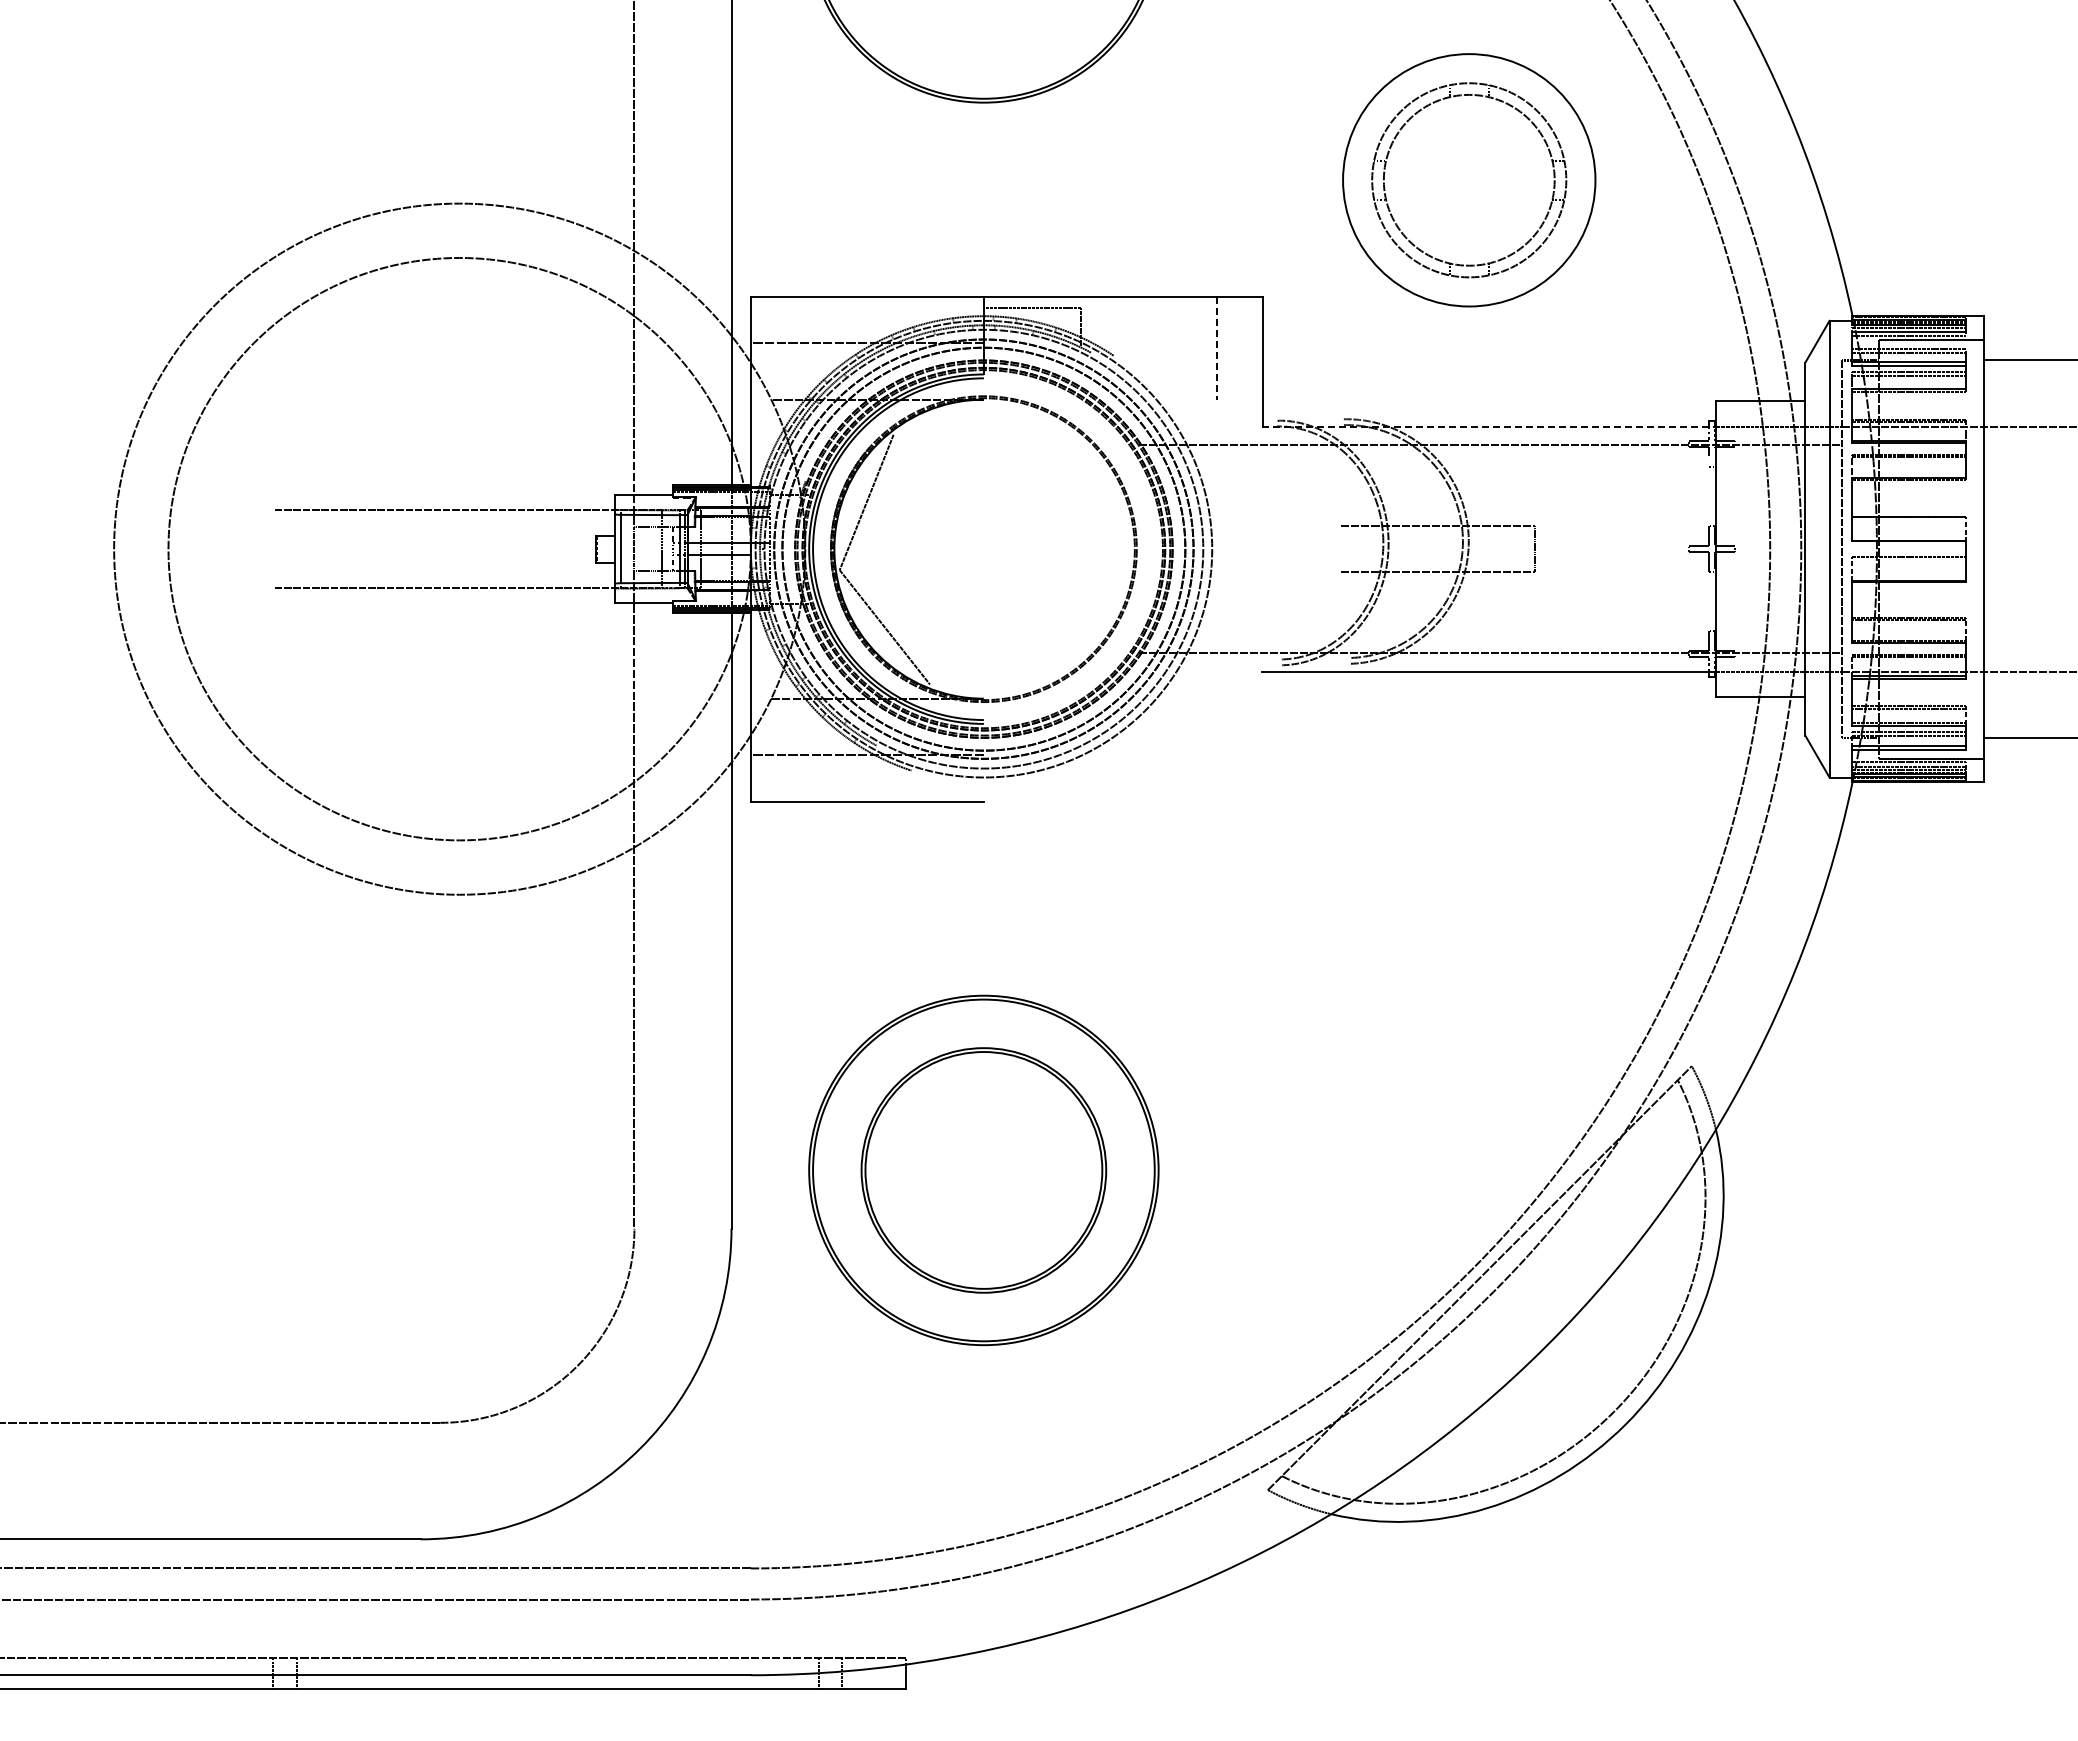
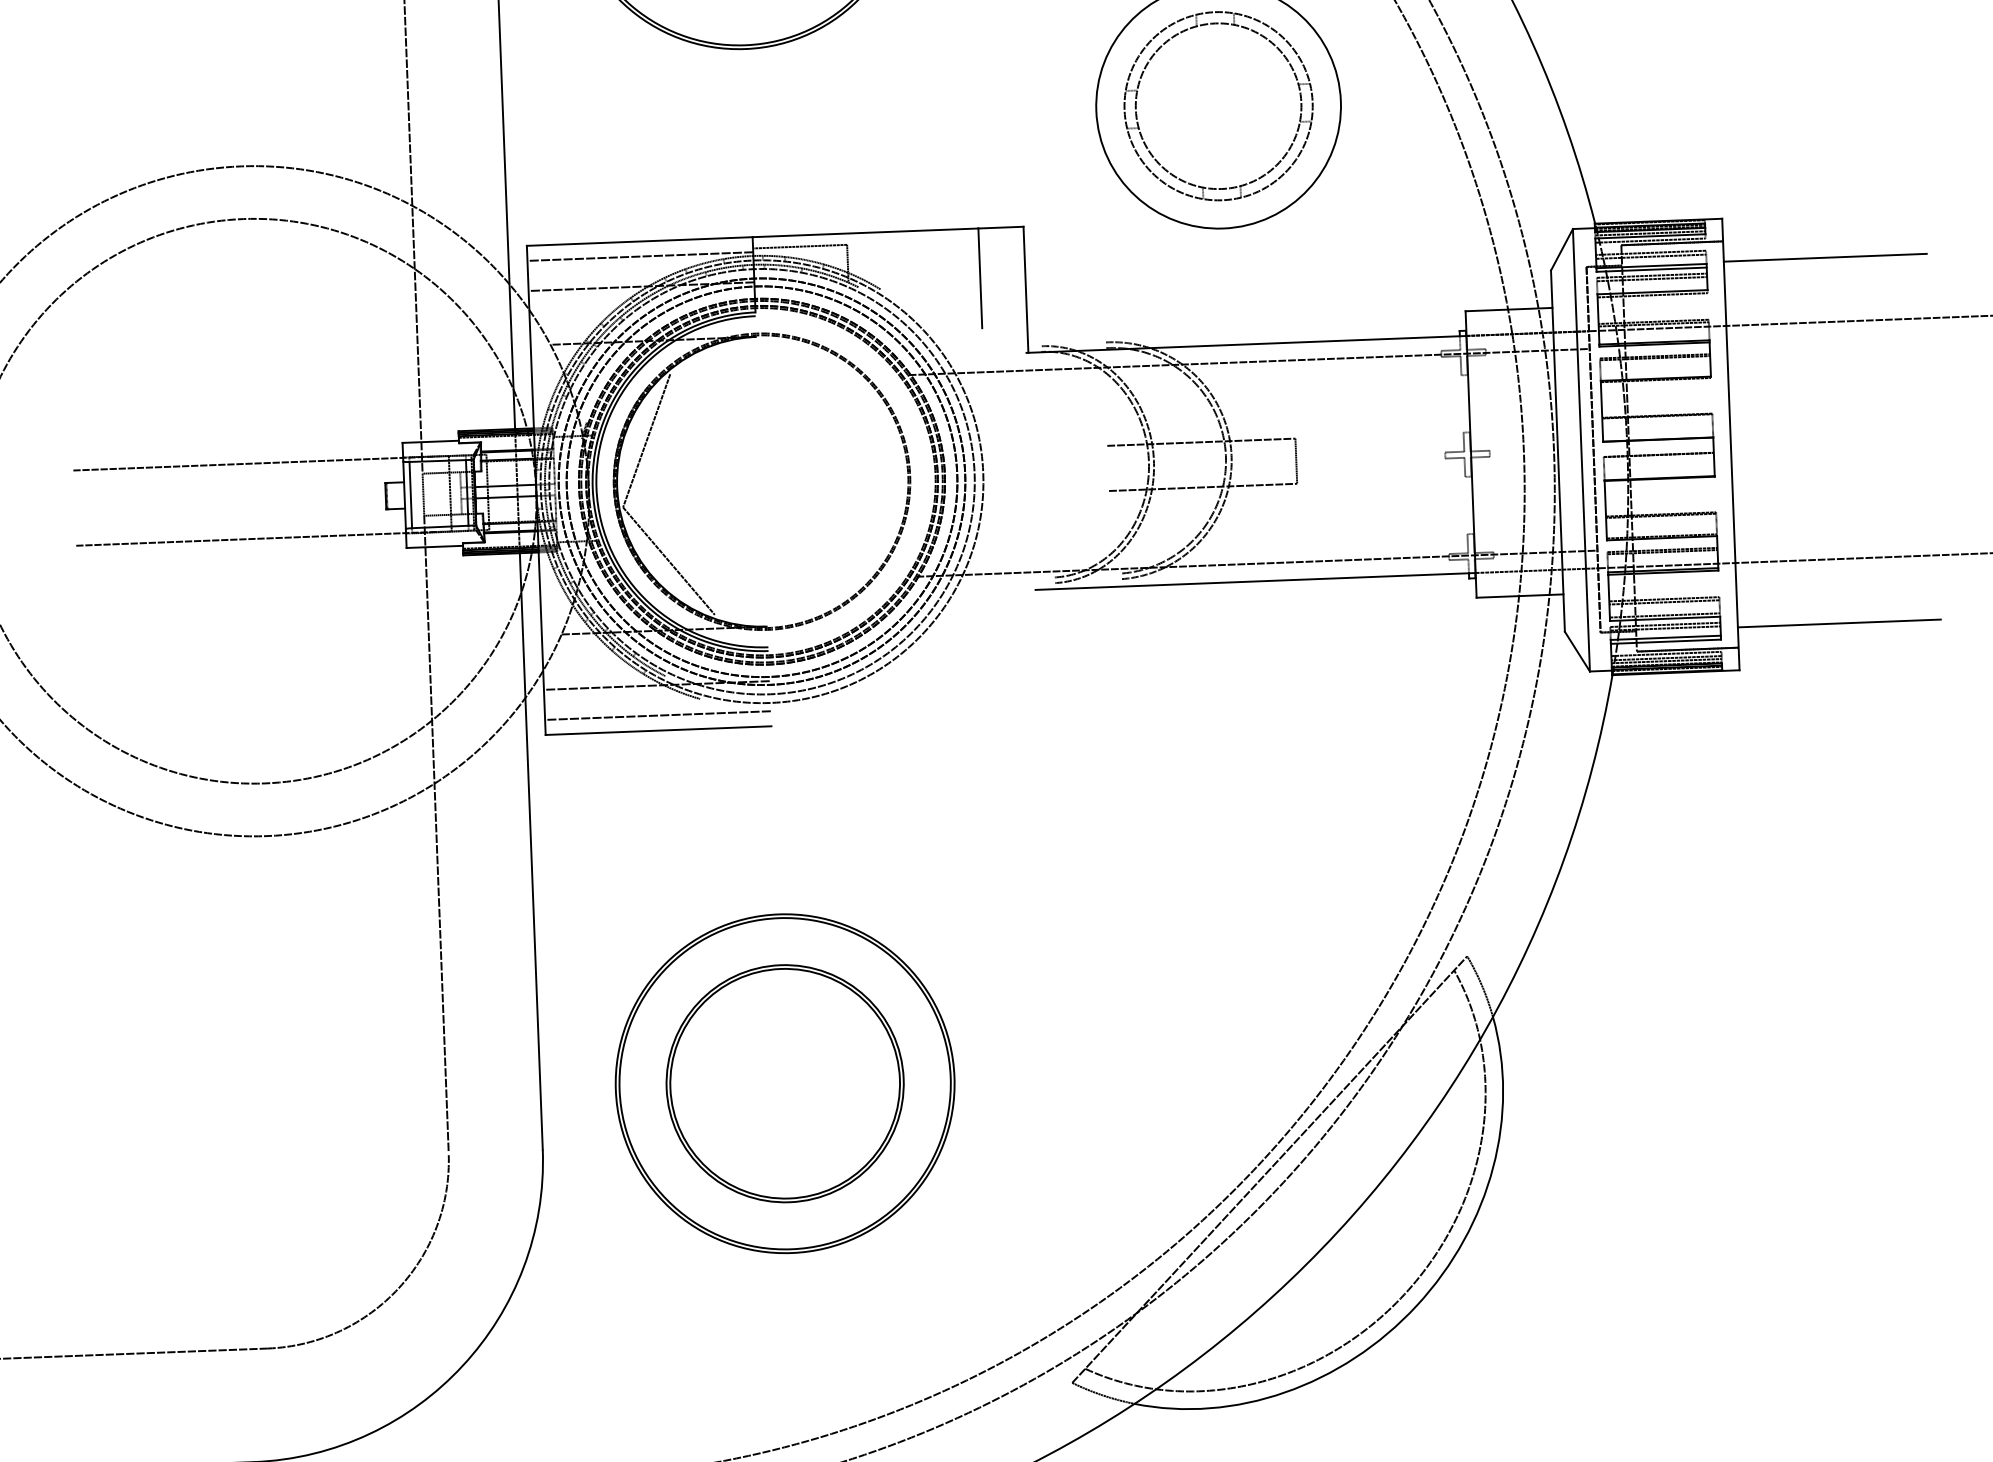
line: (866, 312) -> (639, 256), added
line: (1216, 348) -> (979, 278), dashed -> solid
line: (1489, 426) -> (1247, 344), dashed -> solid
line: (866, 786) -> (657, 716), added

